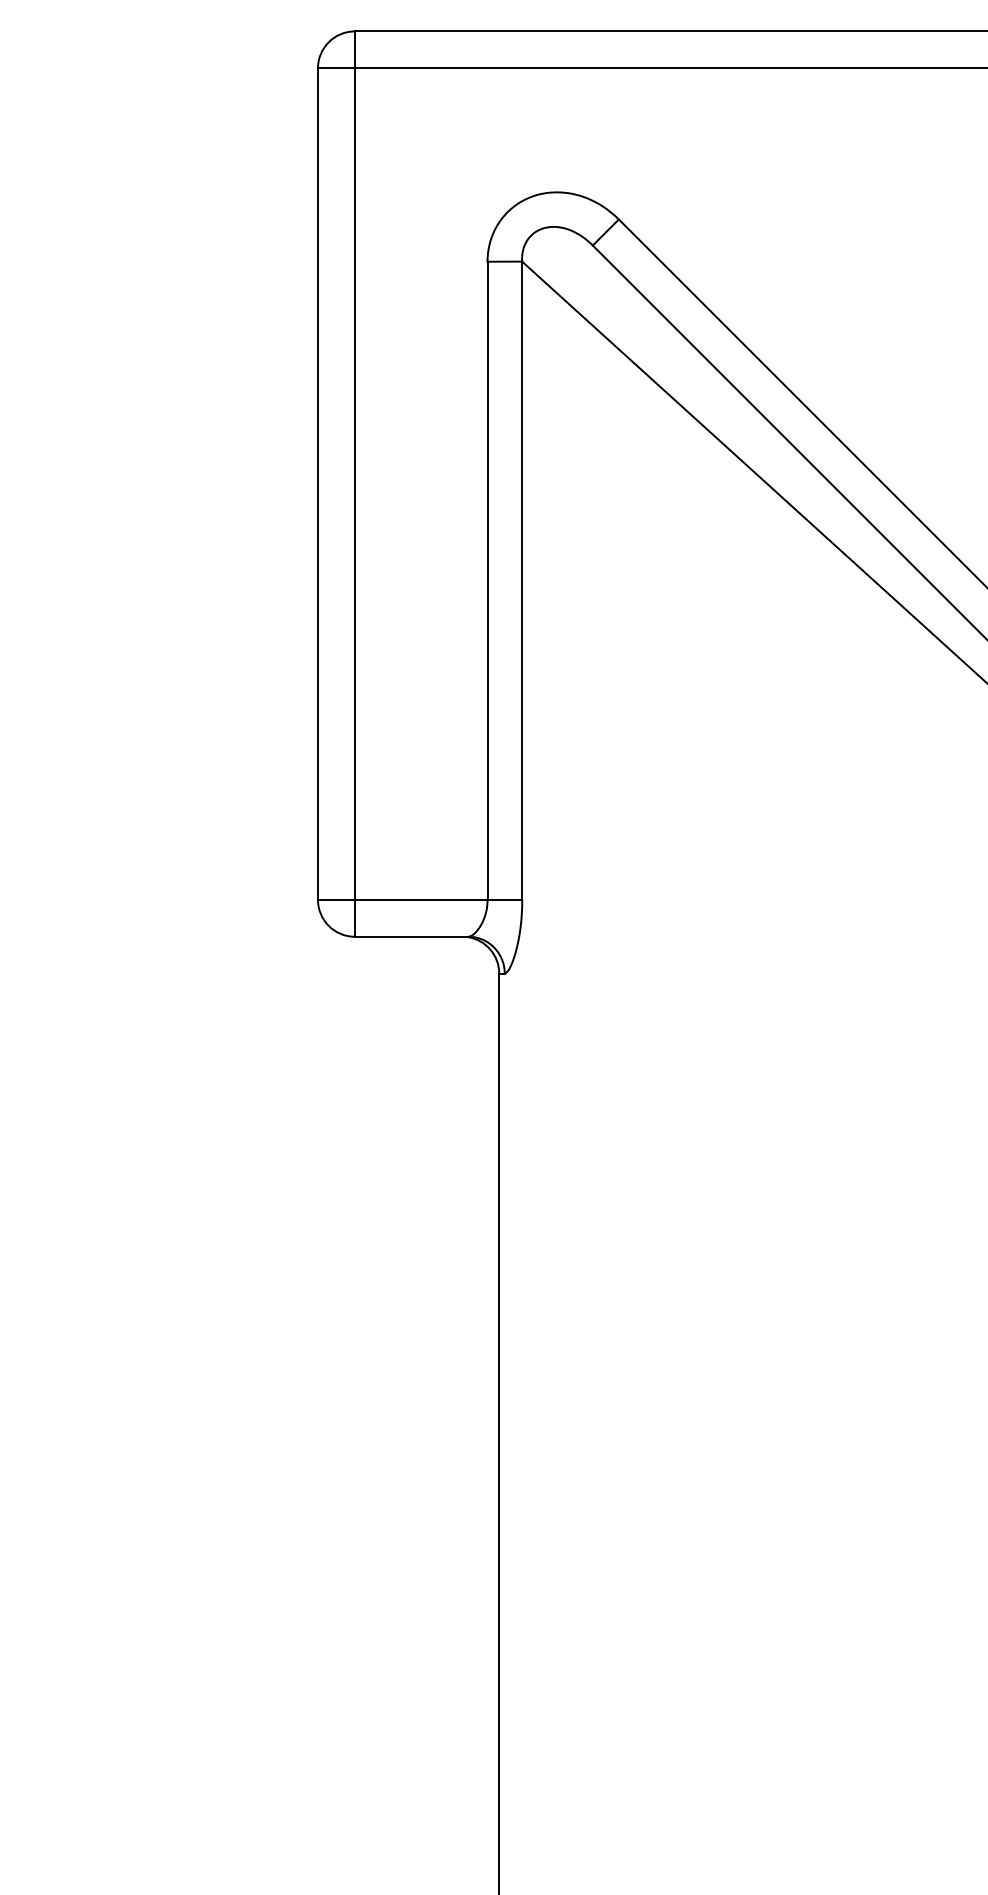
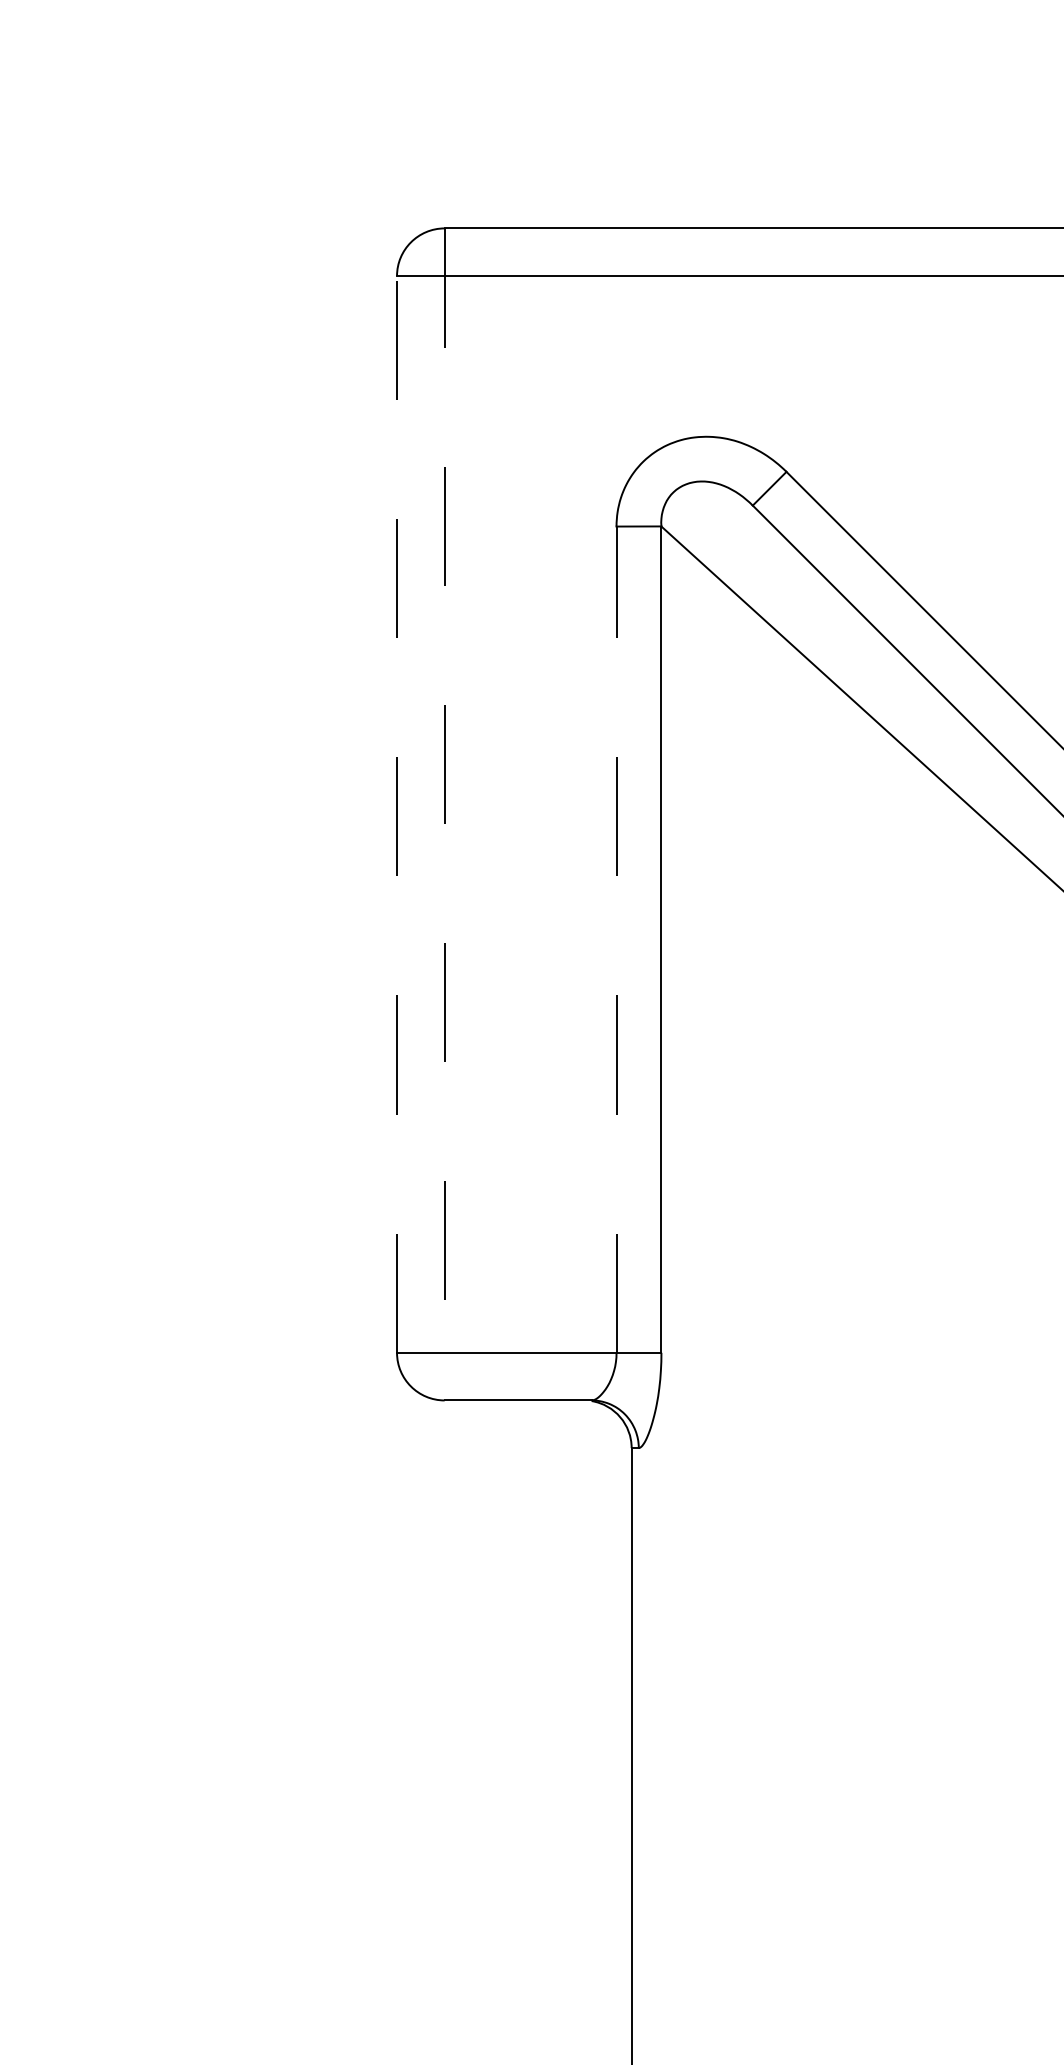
line: (318, 484) -> (397, 814), solid -> dashed
line: (354, 484) -> (444, 814), solid -> dashed
line: (487, 580) -> (616, 939), solid -> dashed

